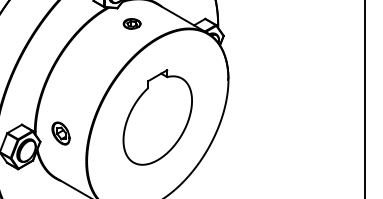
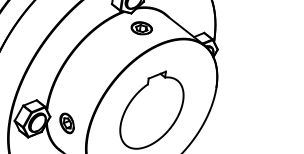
part: (132, 23) -> (142, 28), size x1.43
part: (60, 133) -> (66, 123), moved

